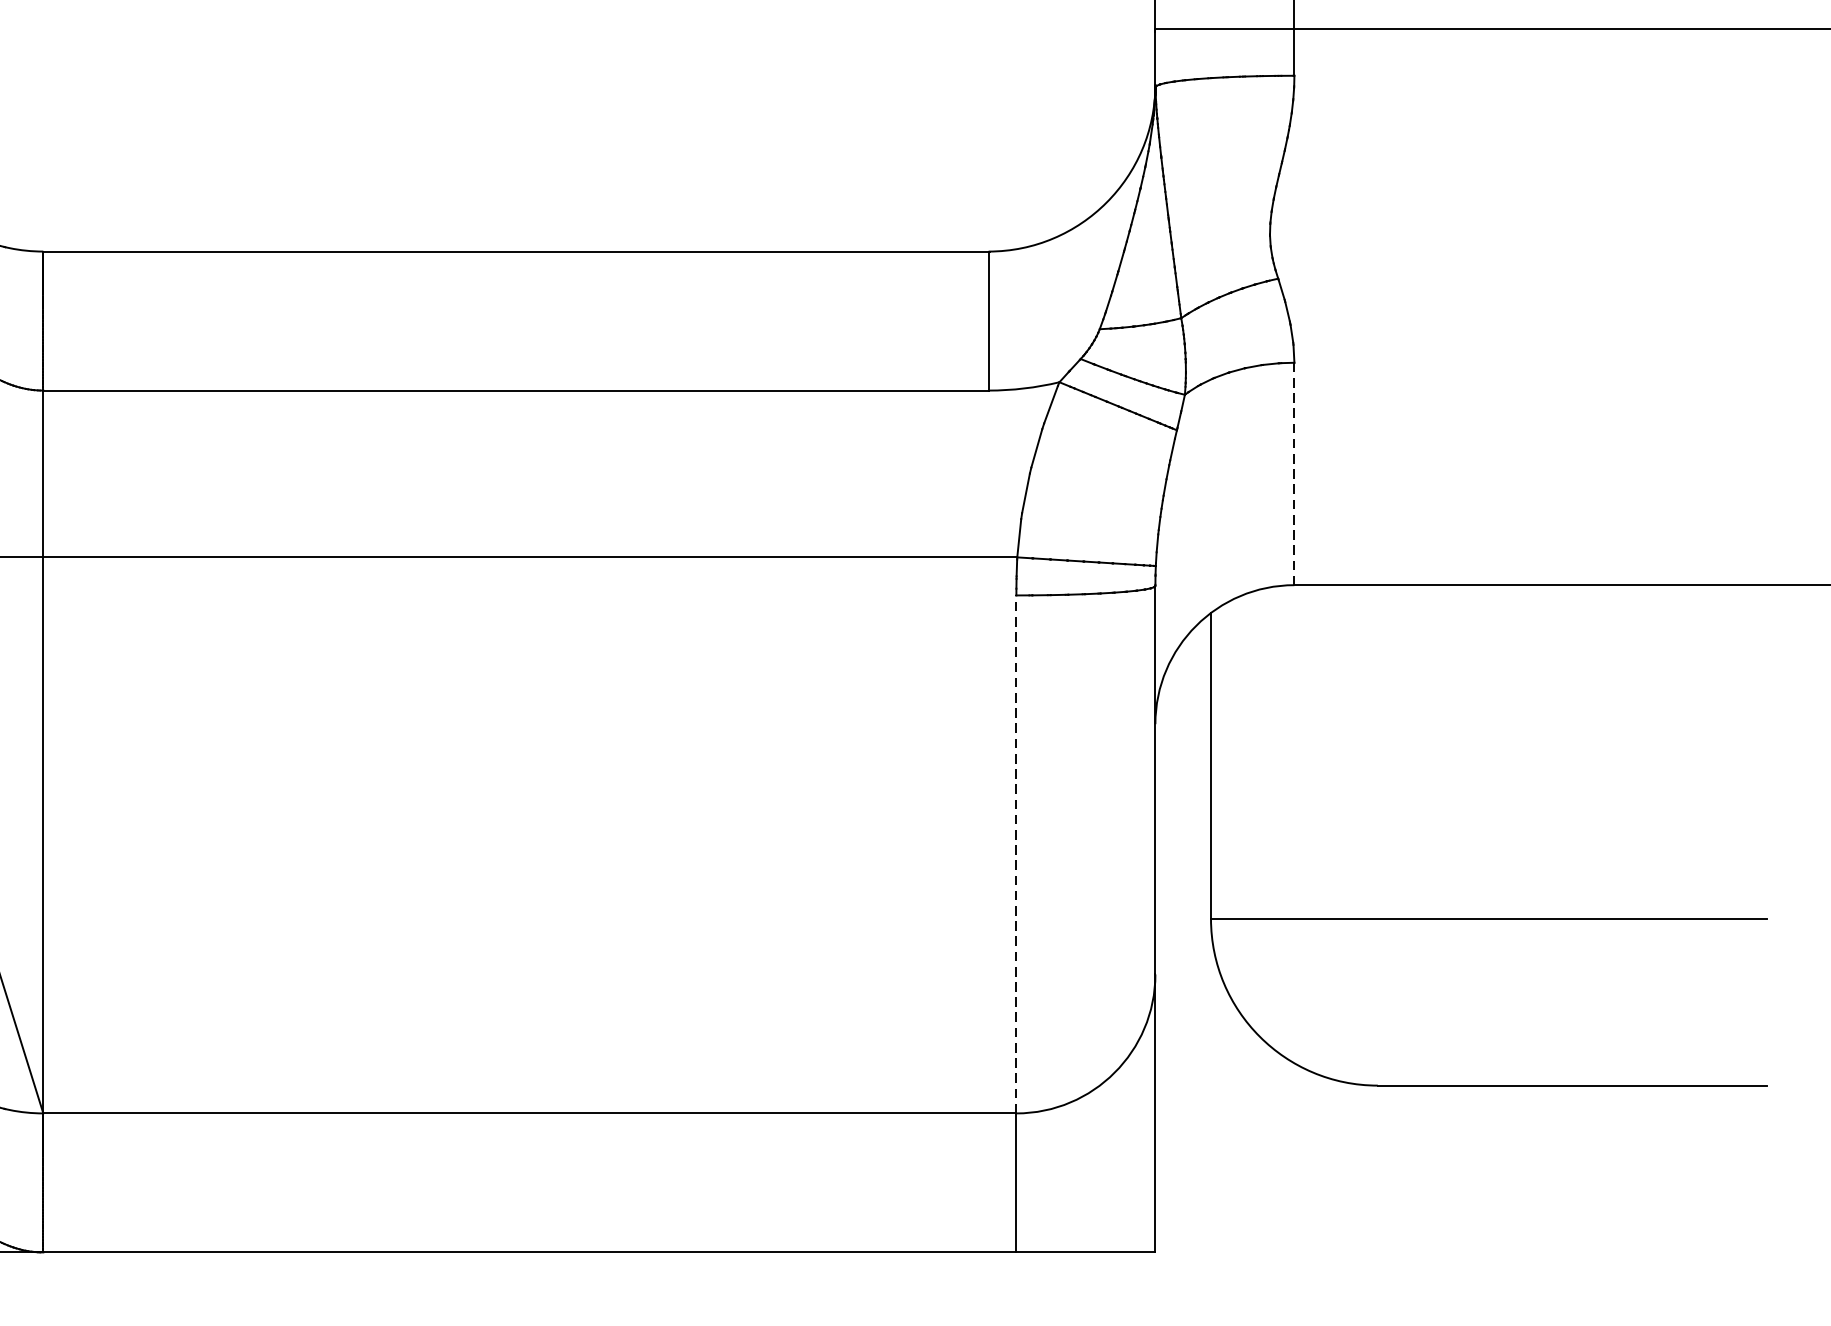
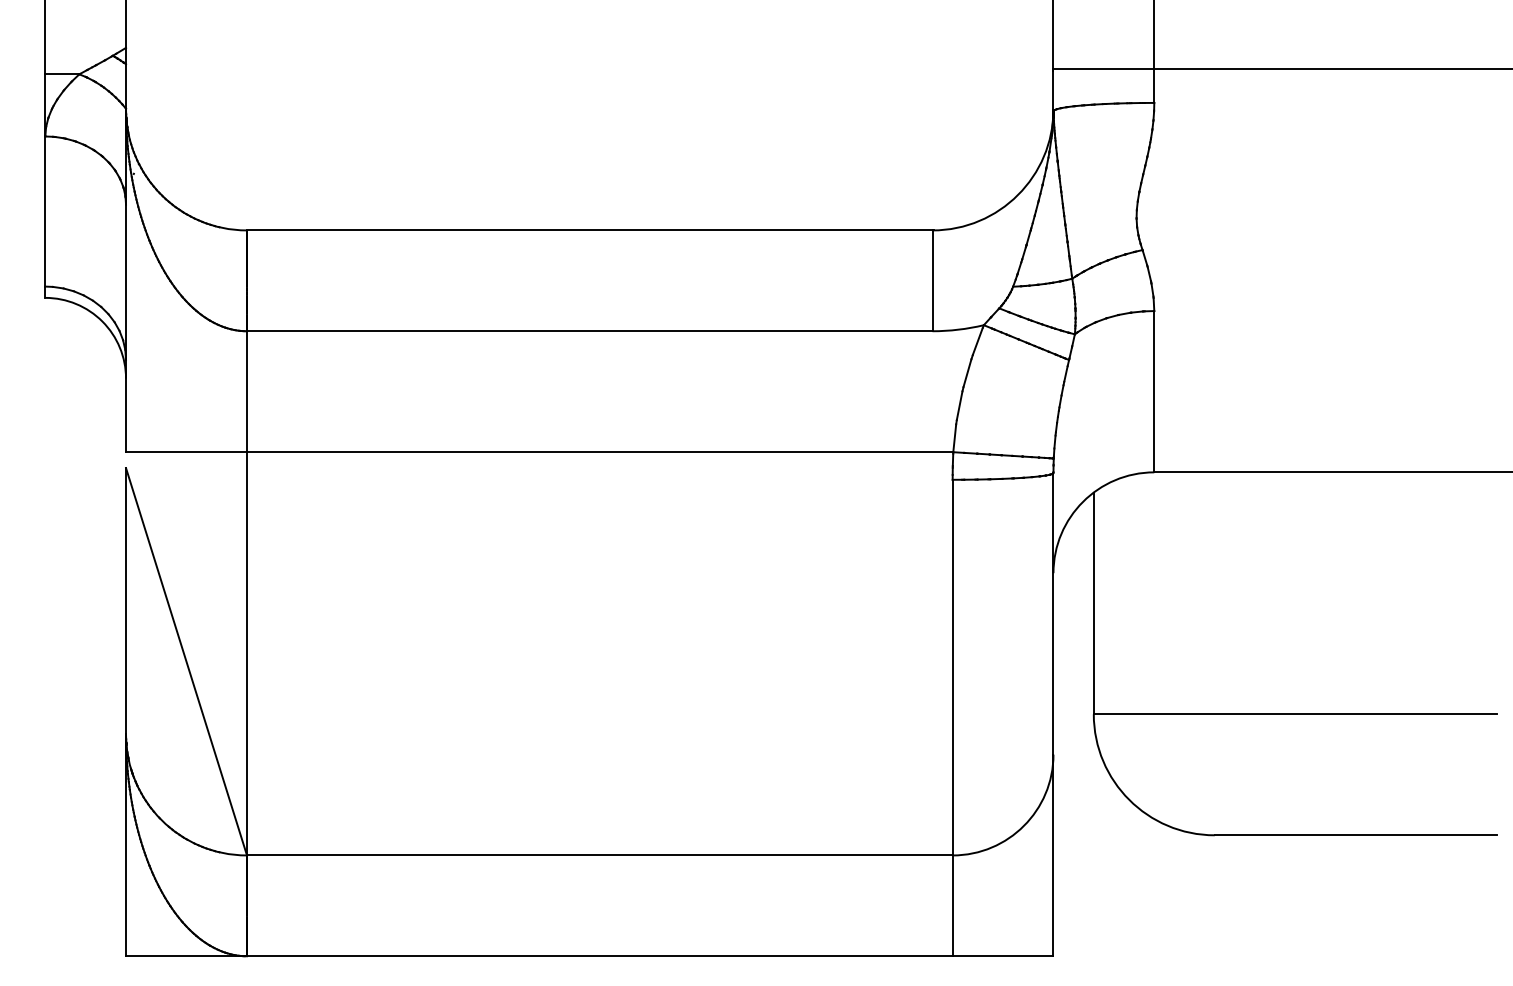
line: (1294, 473) -> (1154, 391), dashed -> solid
line: (1016, 854) -> (952, 667), dashed -> solid

